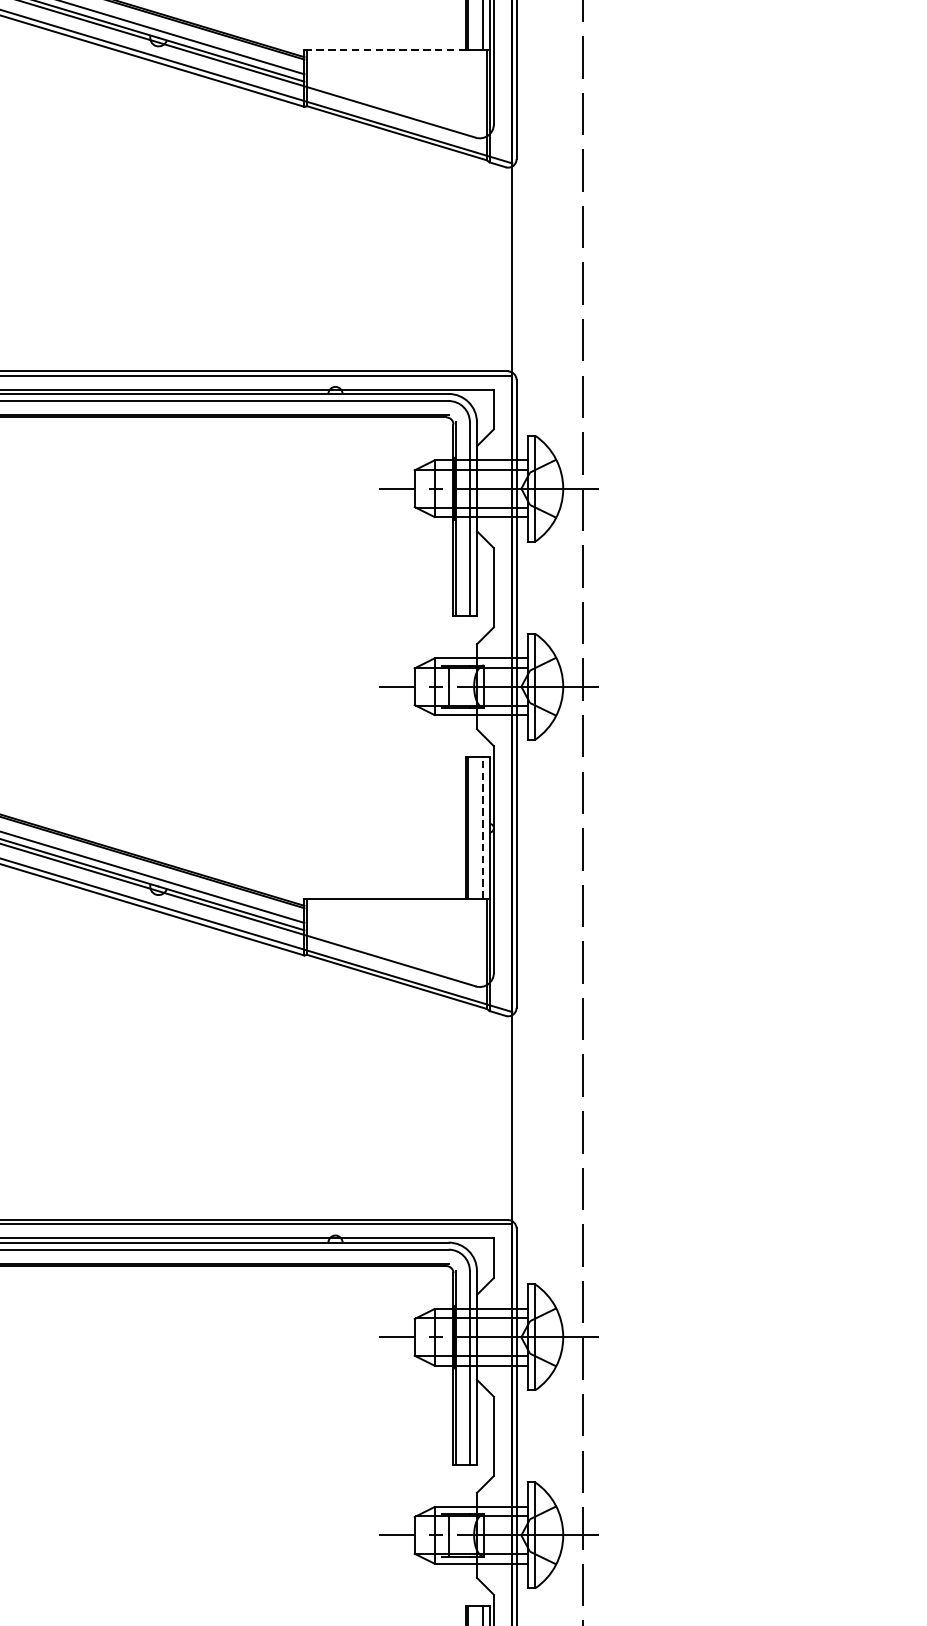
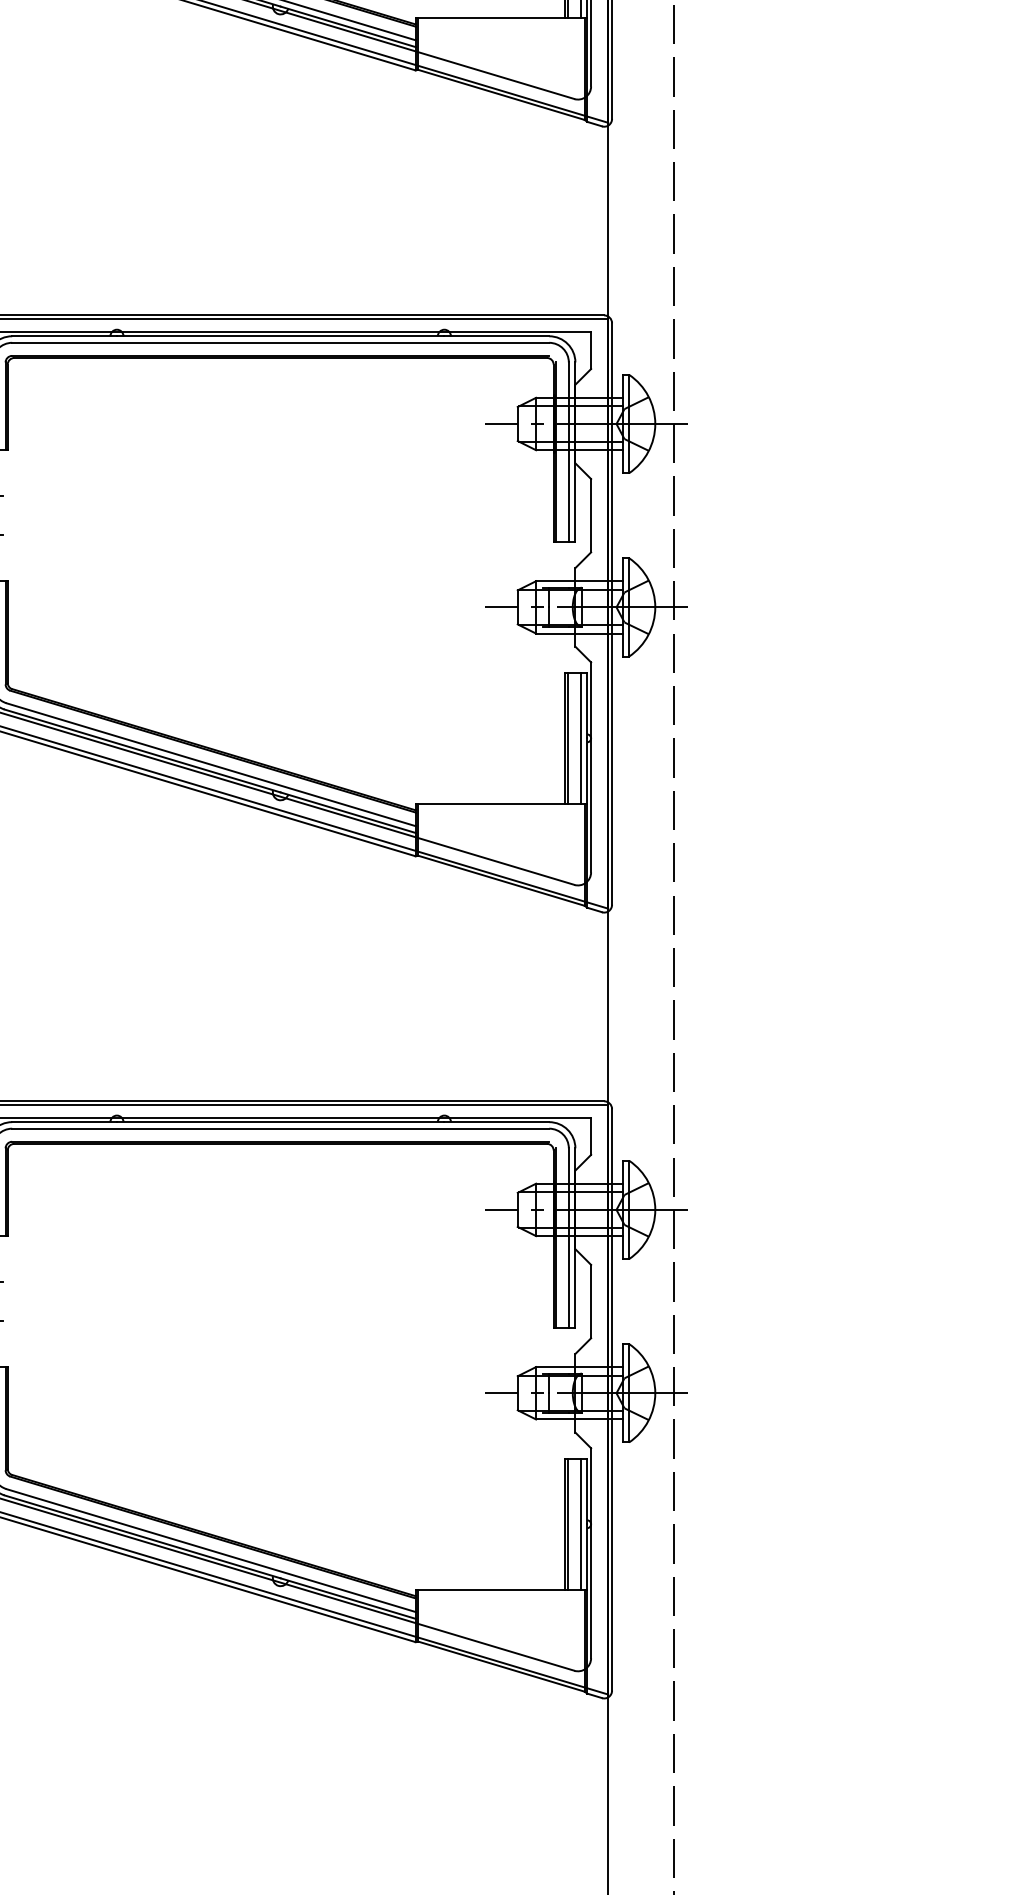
line: (385, 50) -> (490, 18), dashed -> solid
line: (482, 827) -> (580, 737), dashed -> solid

